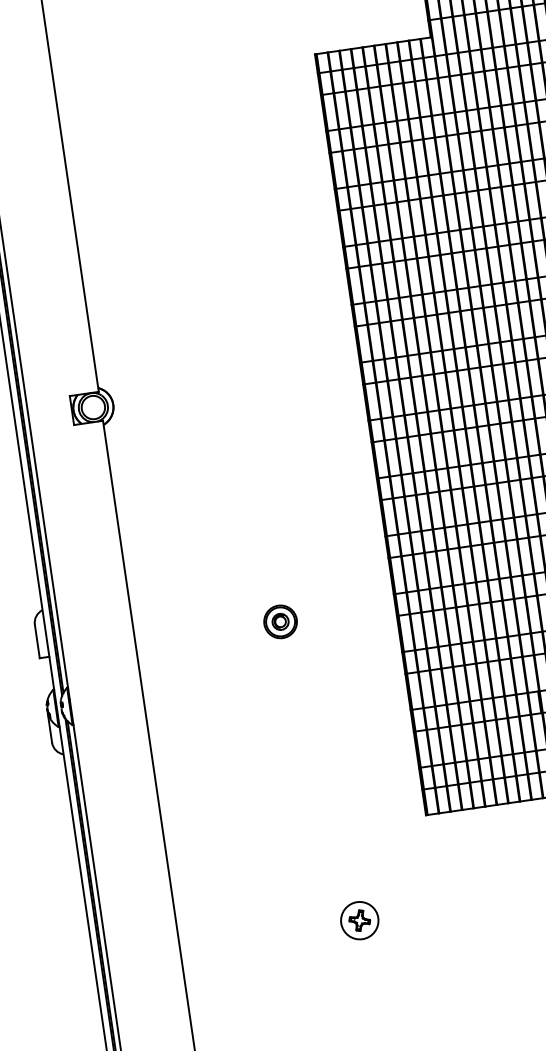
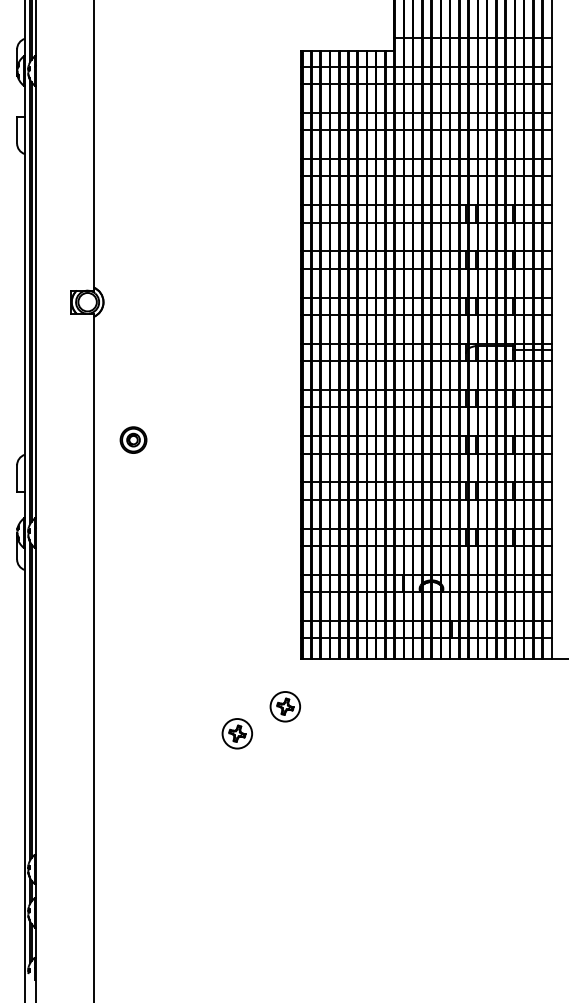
part: (280, 621) -> (133, 439), moved
part: (413, 877) -> (284, 706), added

